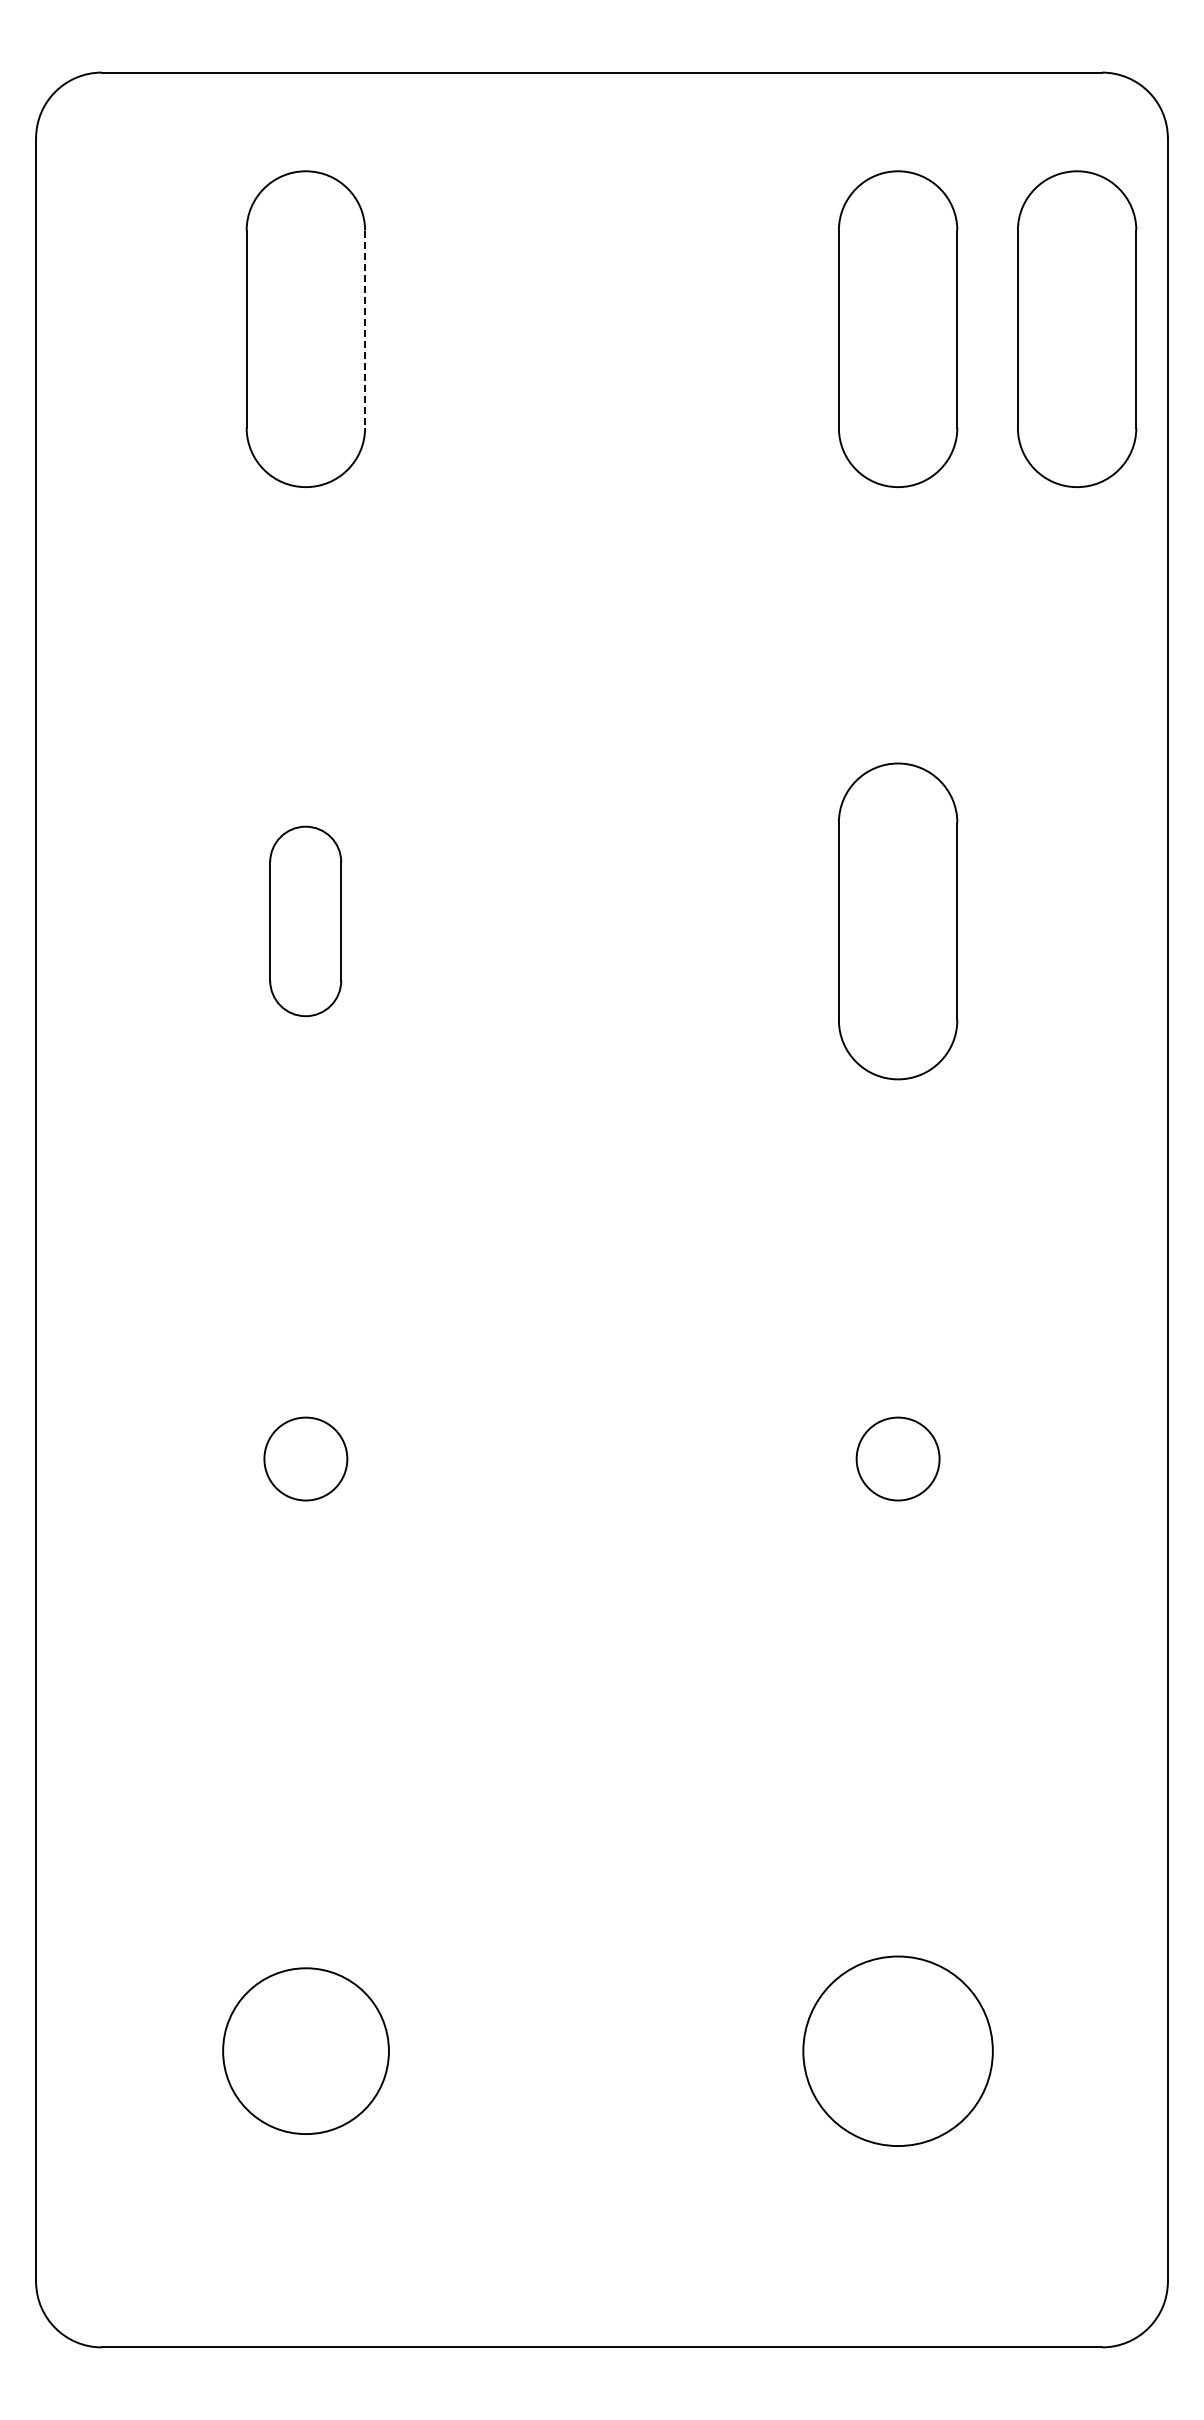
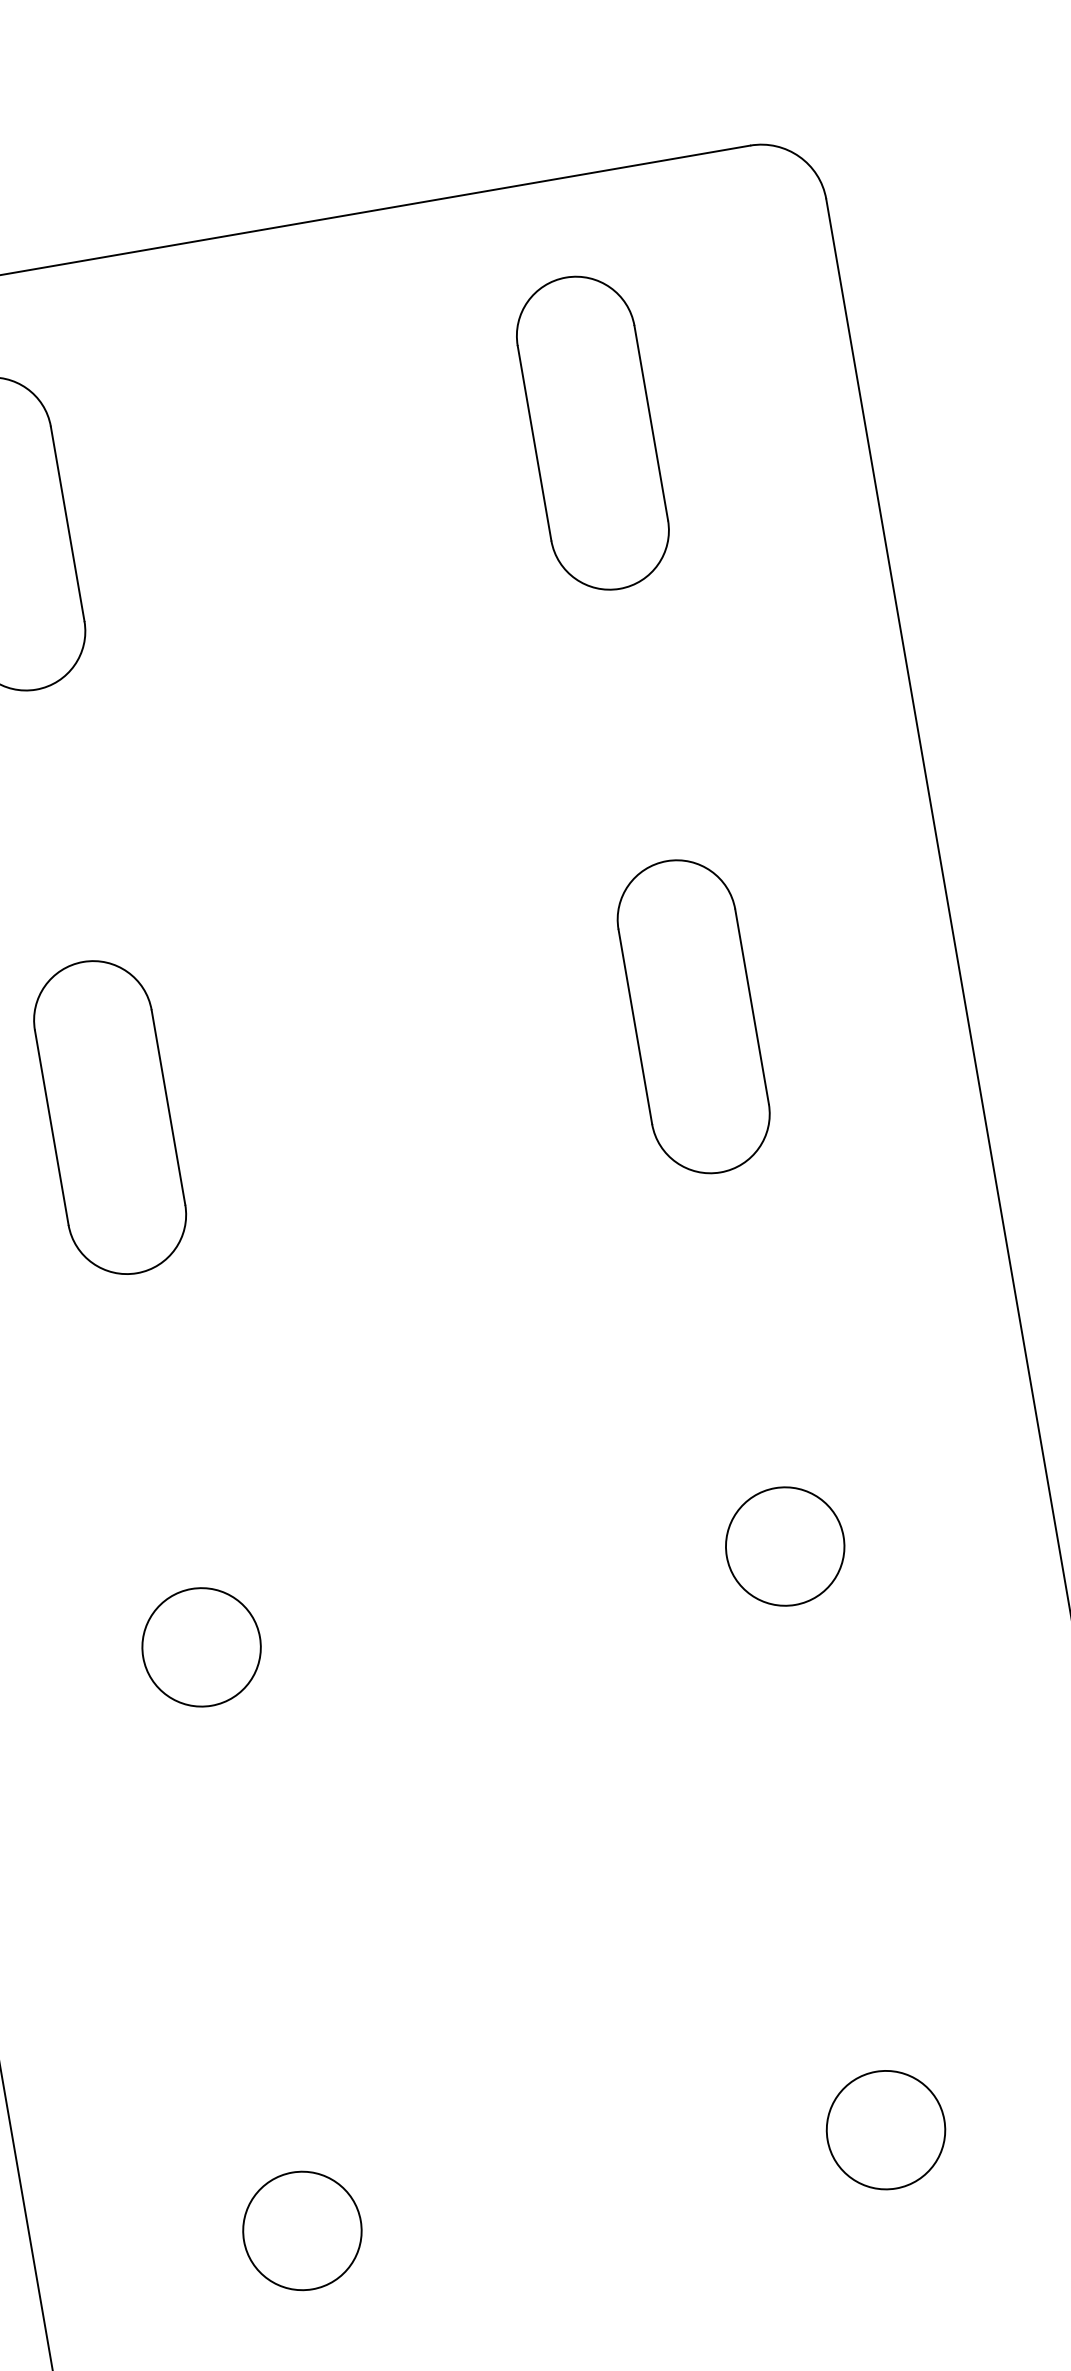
part: (1077, 328) -> (769, 401), removed
line: (365, 329) -> (68, 524), dashed -> solid
part: (305, 921) -> (109, 1117), size x1.67
circle: (305, 1458) -> (201, 1646), size x1.43
circle: (897, 1458) -> (784, 1546), size x1.43
circle: (305, 2051) -> (302, 2231), size x0.71
circle: (897, 2051) -> (885, 2130), size x0.62

